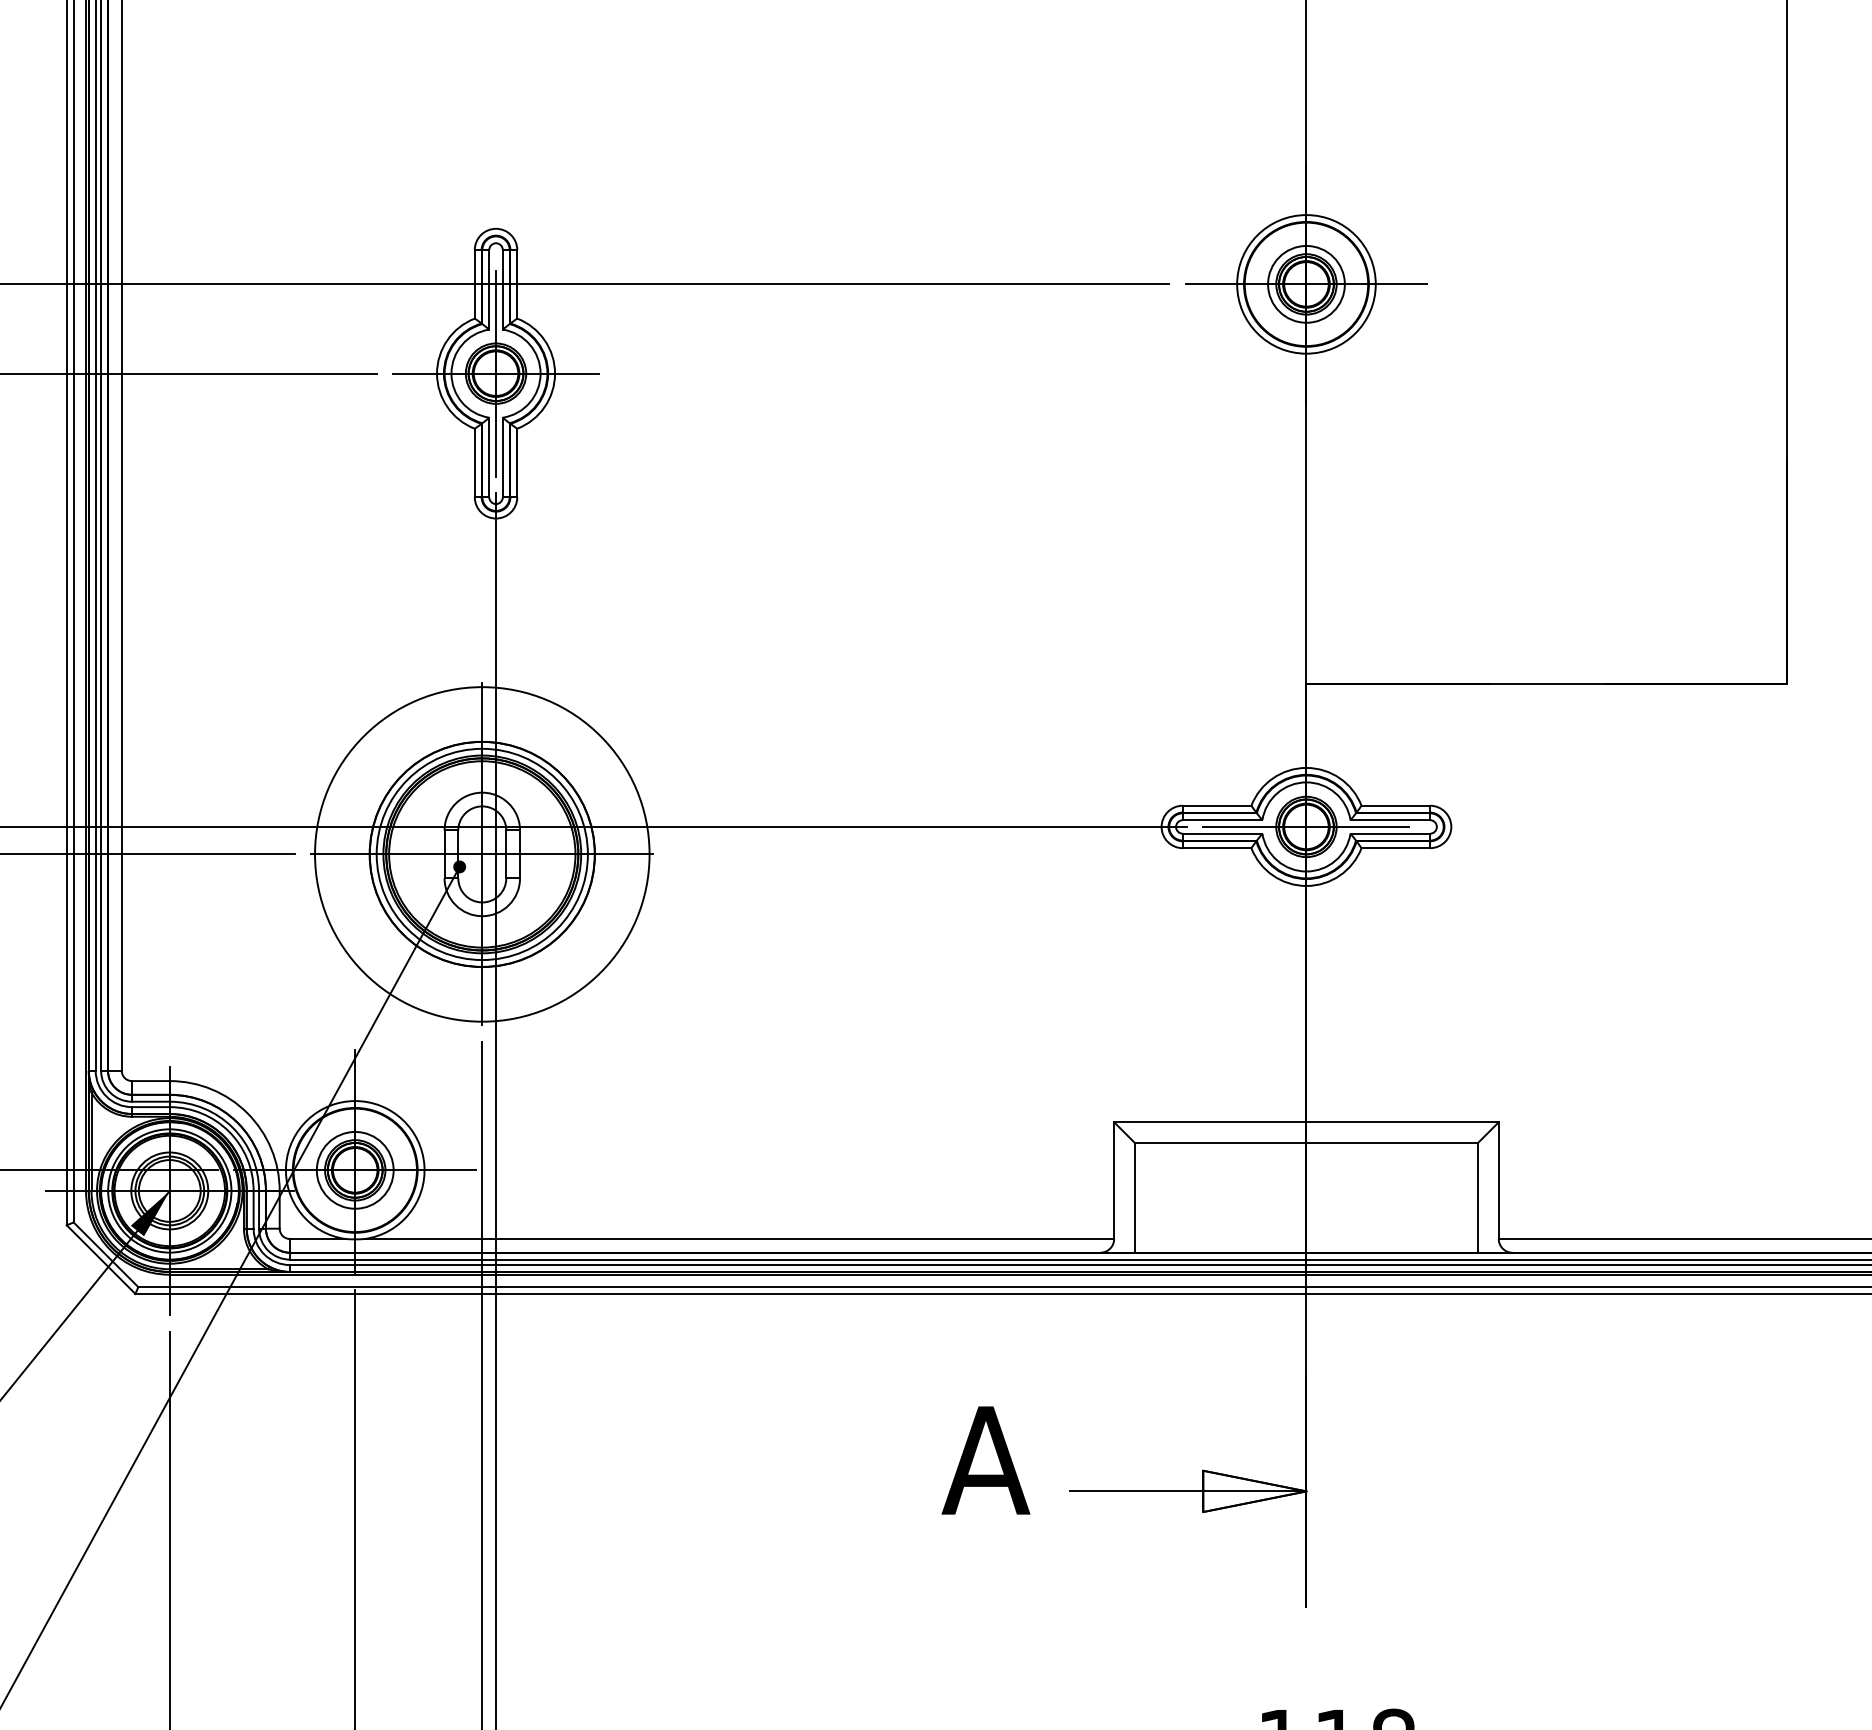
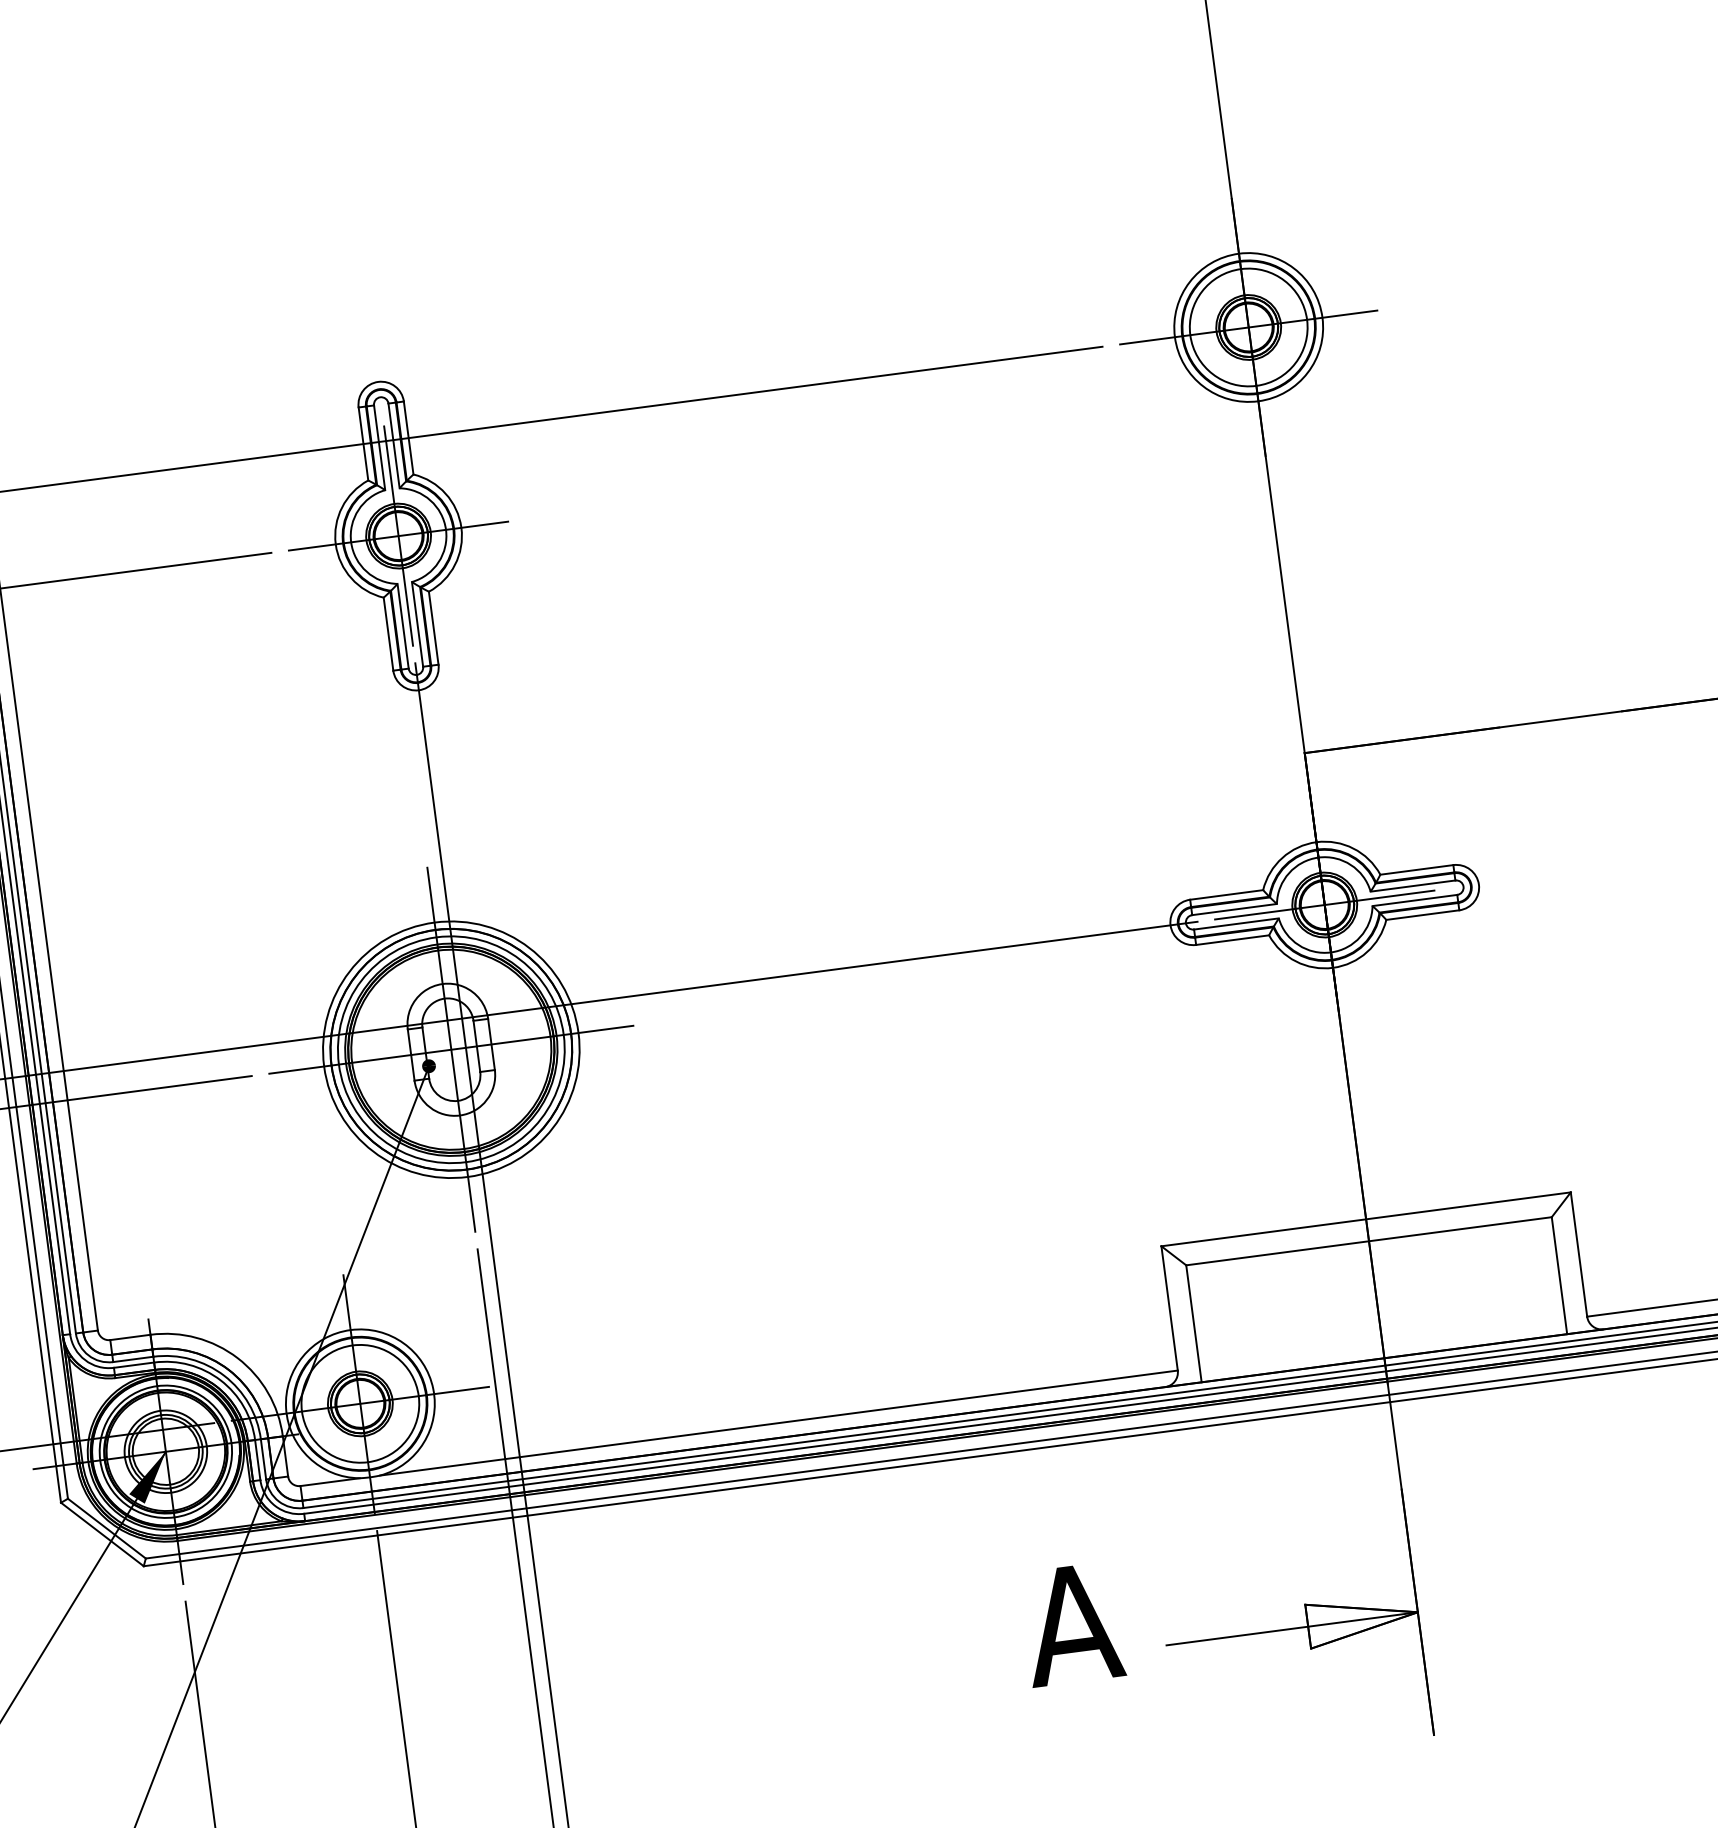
circle: (1306, 284) -> (1248, 327), size x1.43
circle: (481, 853) -> (450, 1048), size x0.71
circle: (355, 1170) -> (360, 1403), size x1.43

